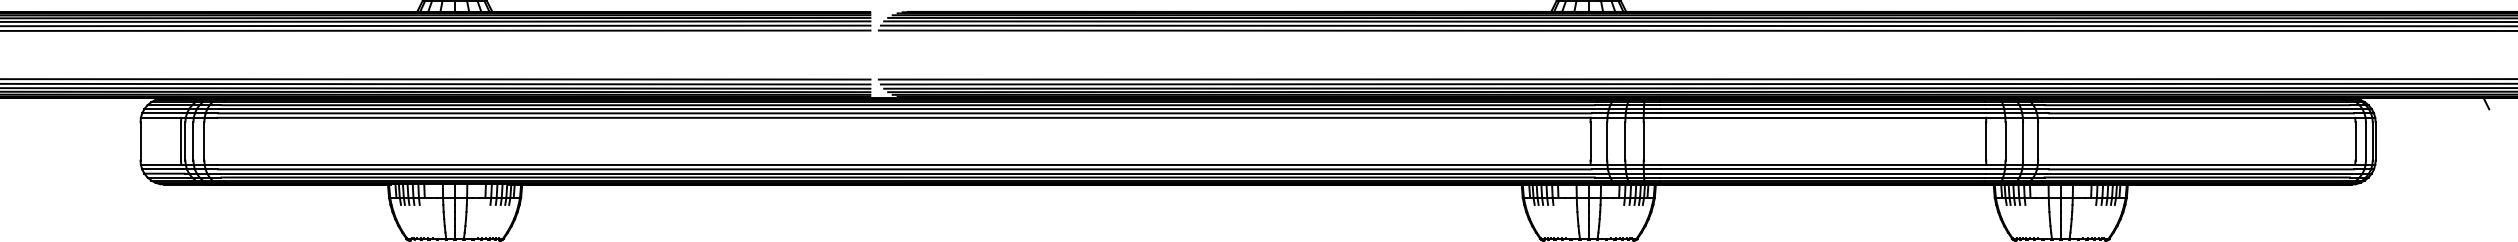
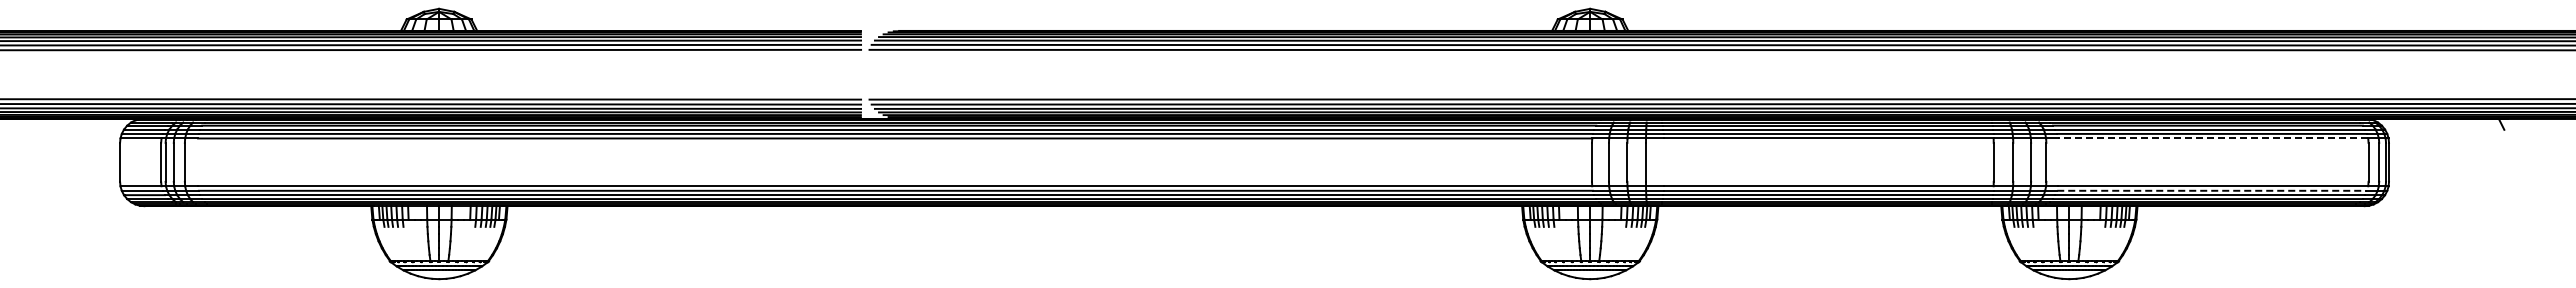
line: (2202, 117) -> (2213, 138), solid -> dashed
line: (2201, 169) -> (2212, 190), solid -> dashed

